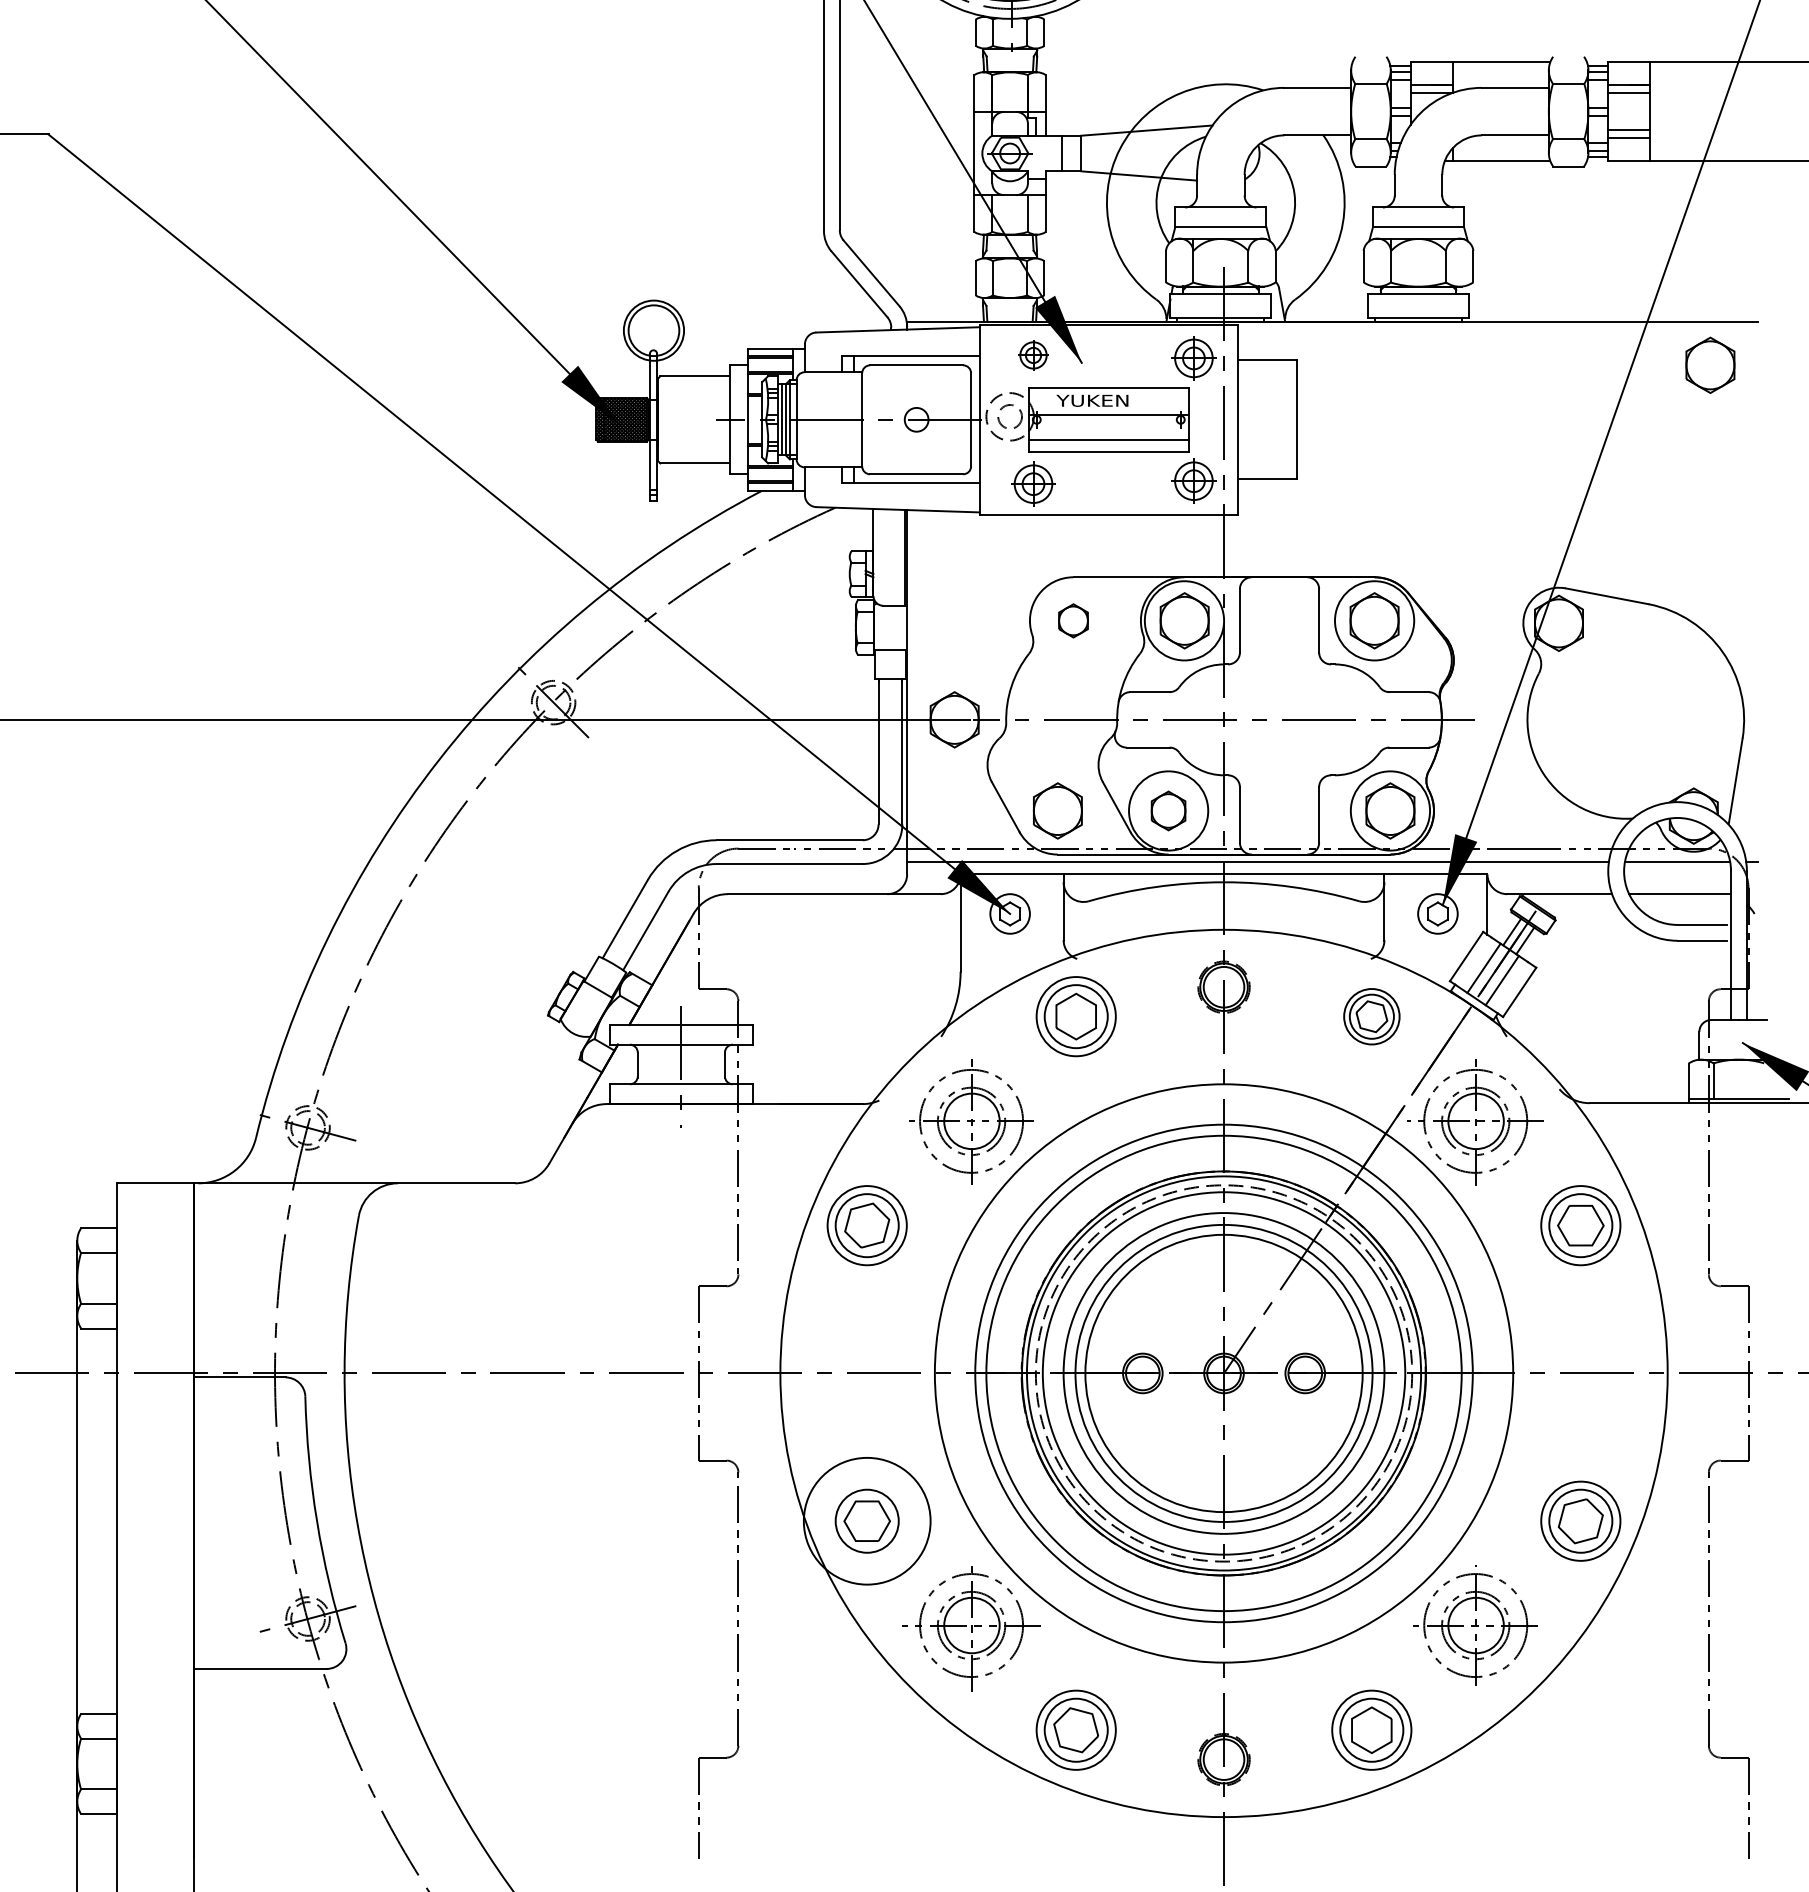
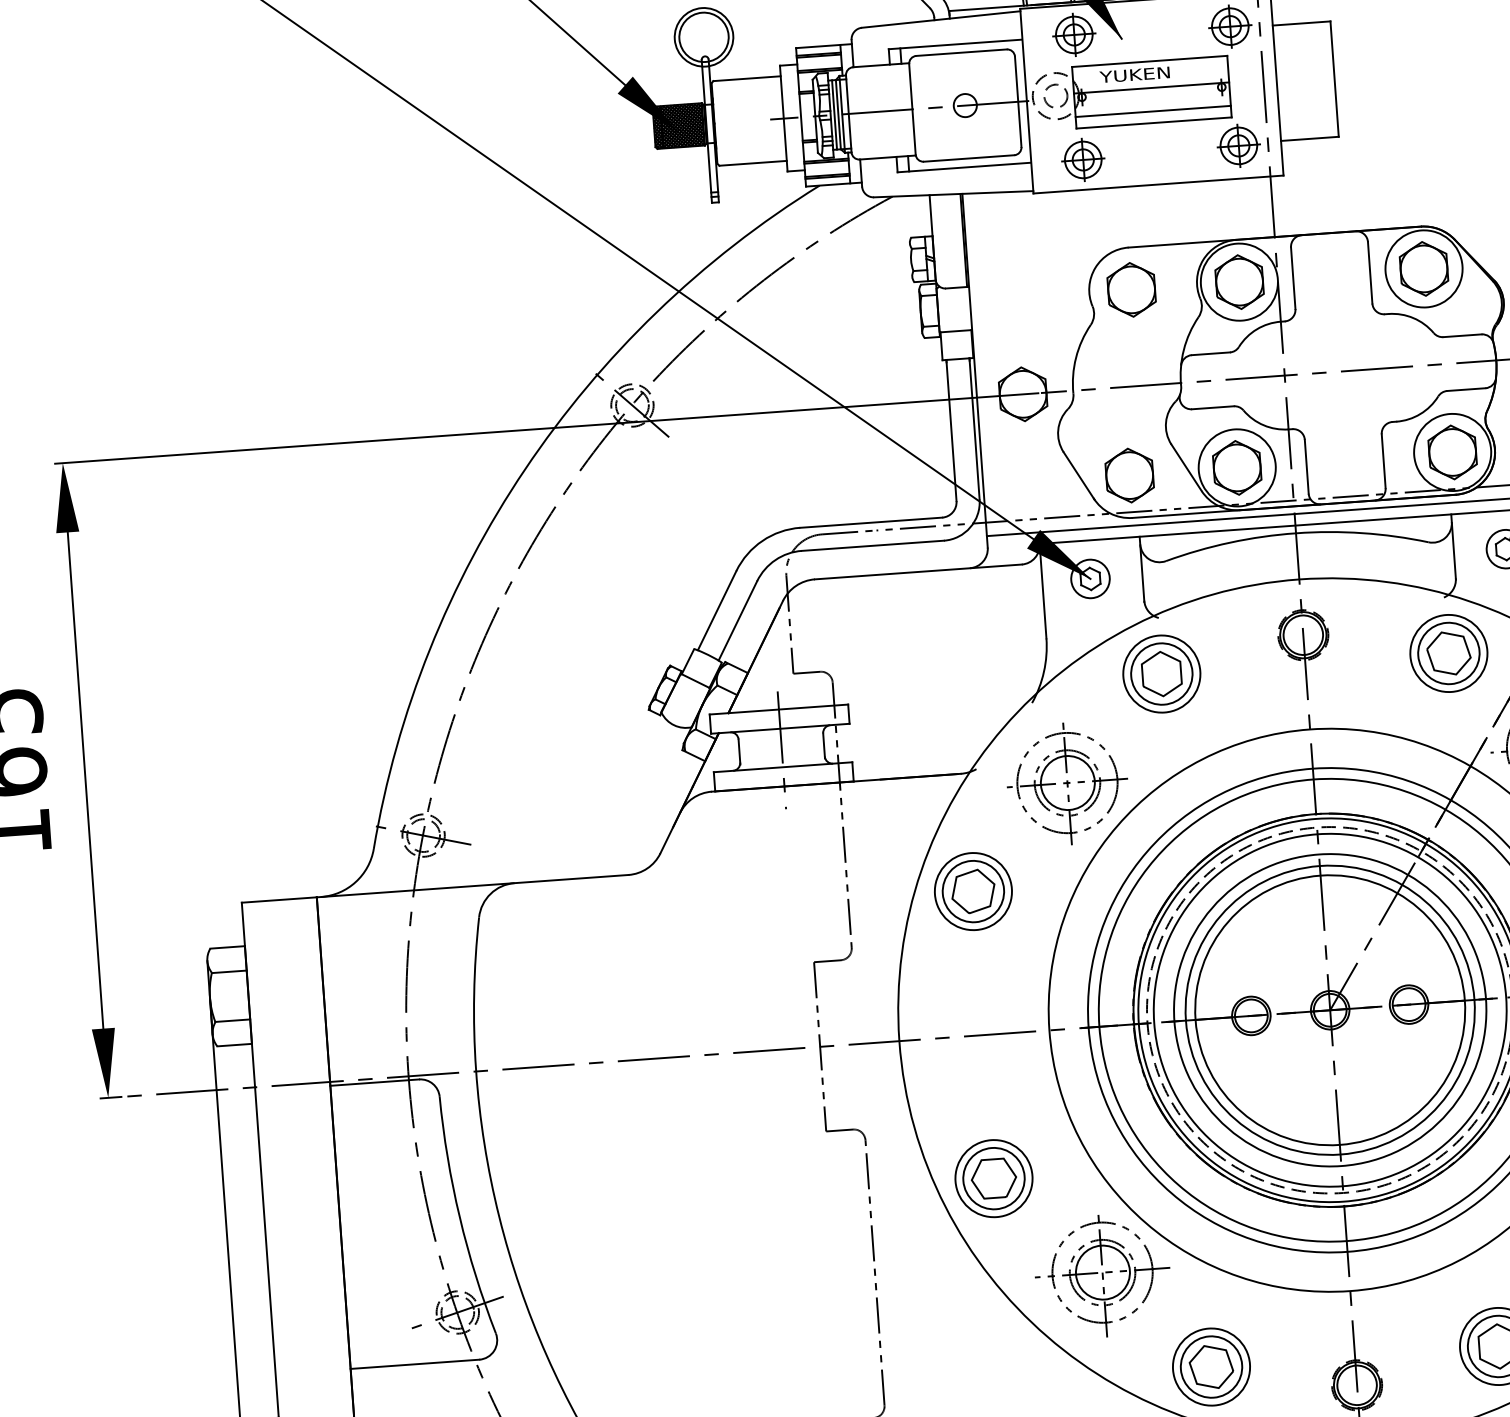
part: (1033, 355) -> (1074, 34), size x1.43
part: (1073, 620) -> (1131, 289), size x1.67
part: (1168, 810) -> (1237, 467), size x1.43
part: (1371, 1016) -> (1448, 653), size x1.43
circle: (866, 1520) -> (993, 1177), size x0.62

